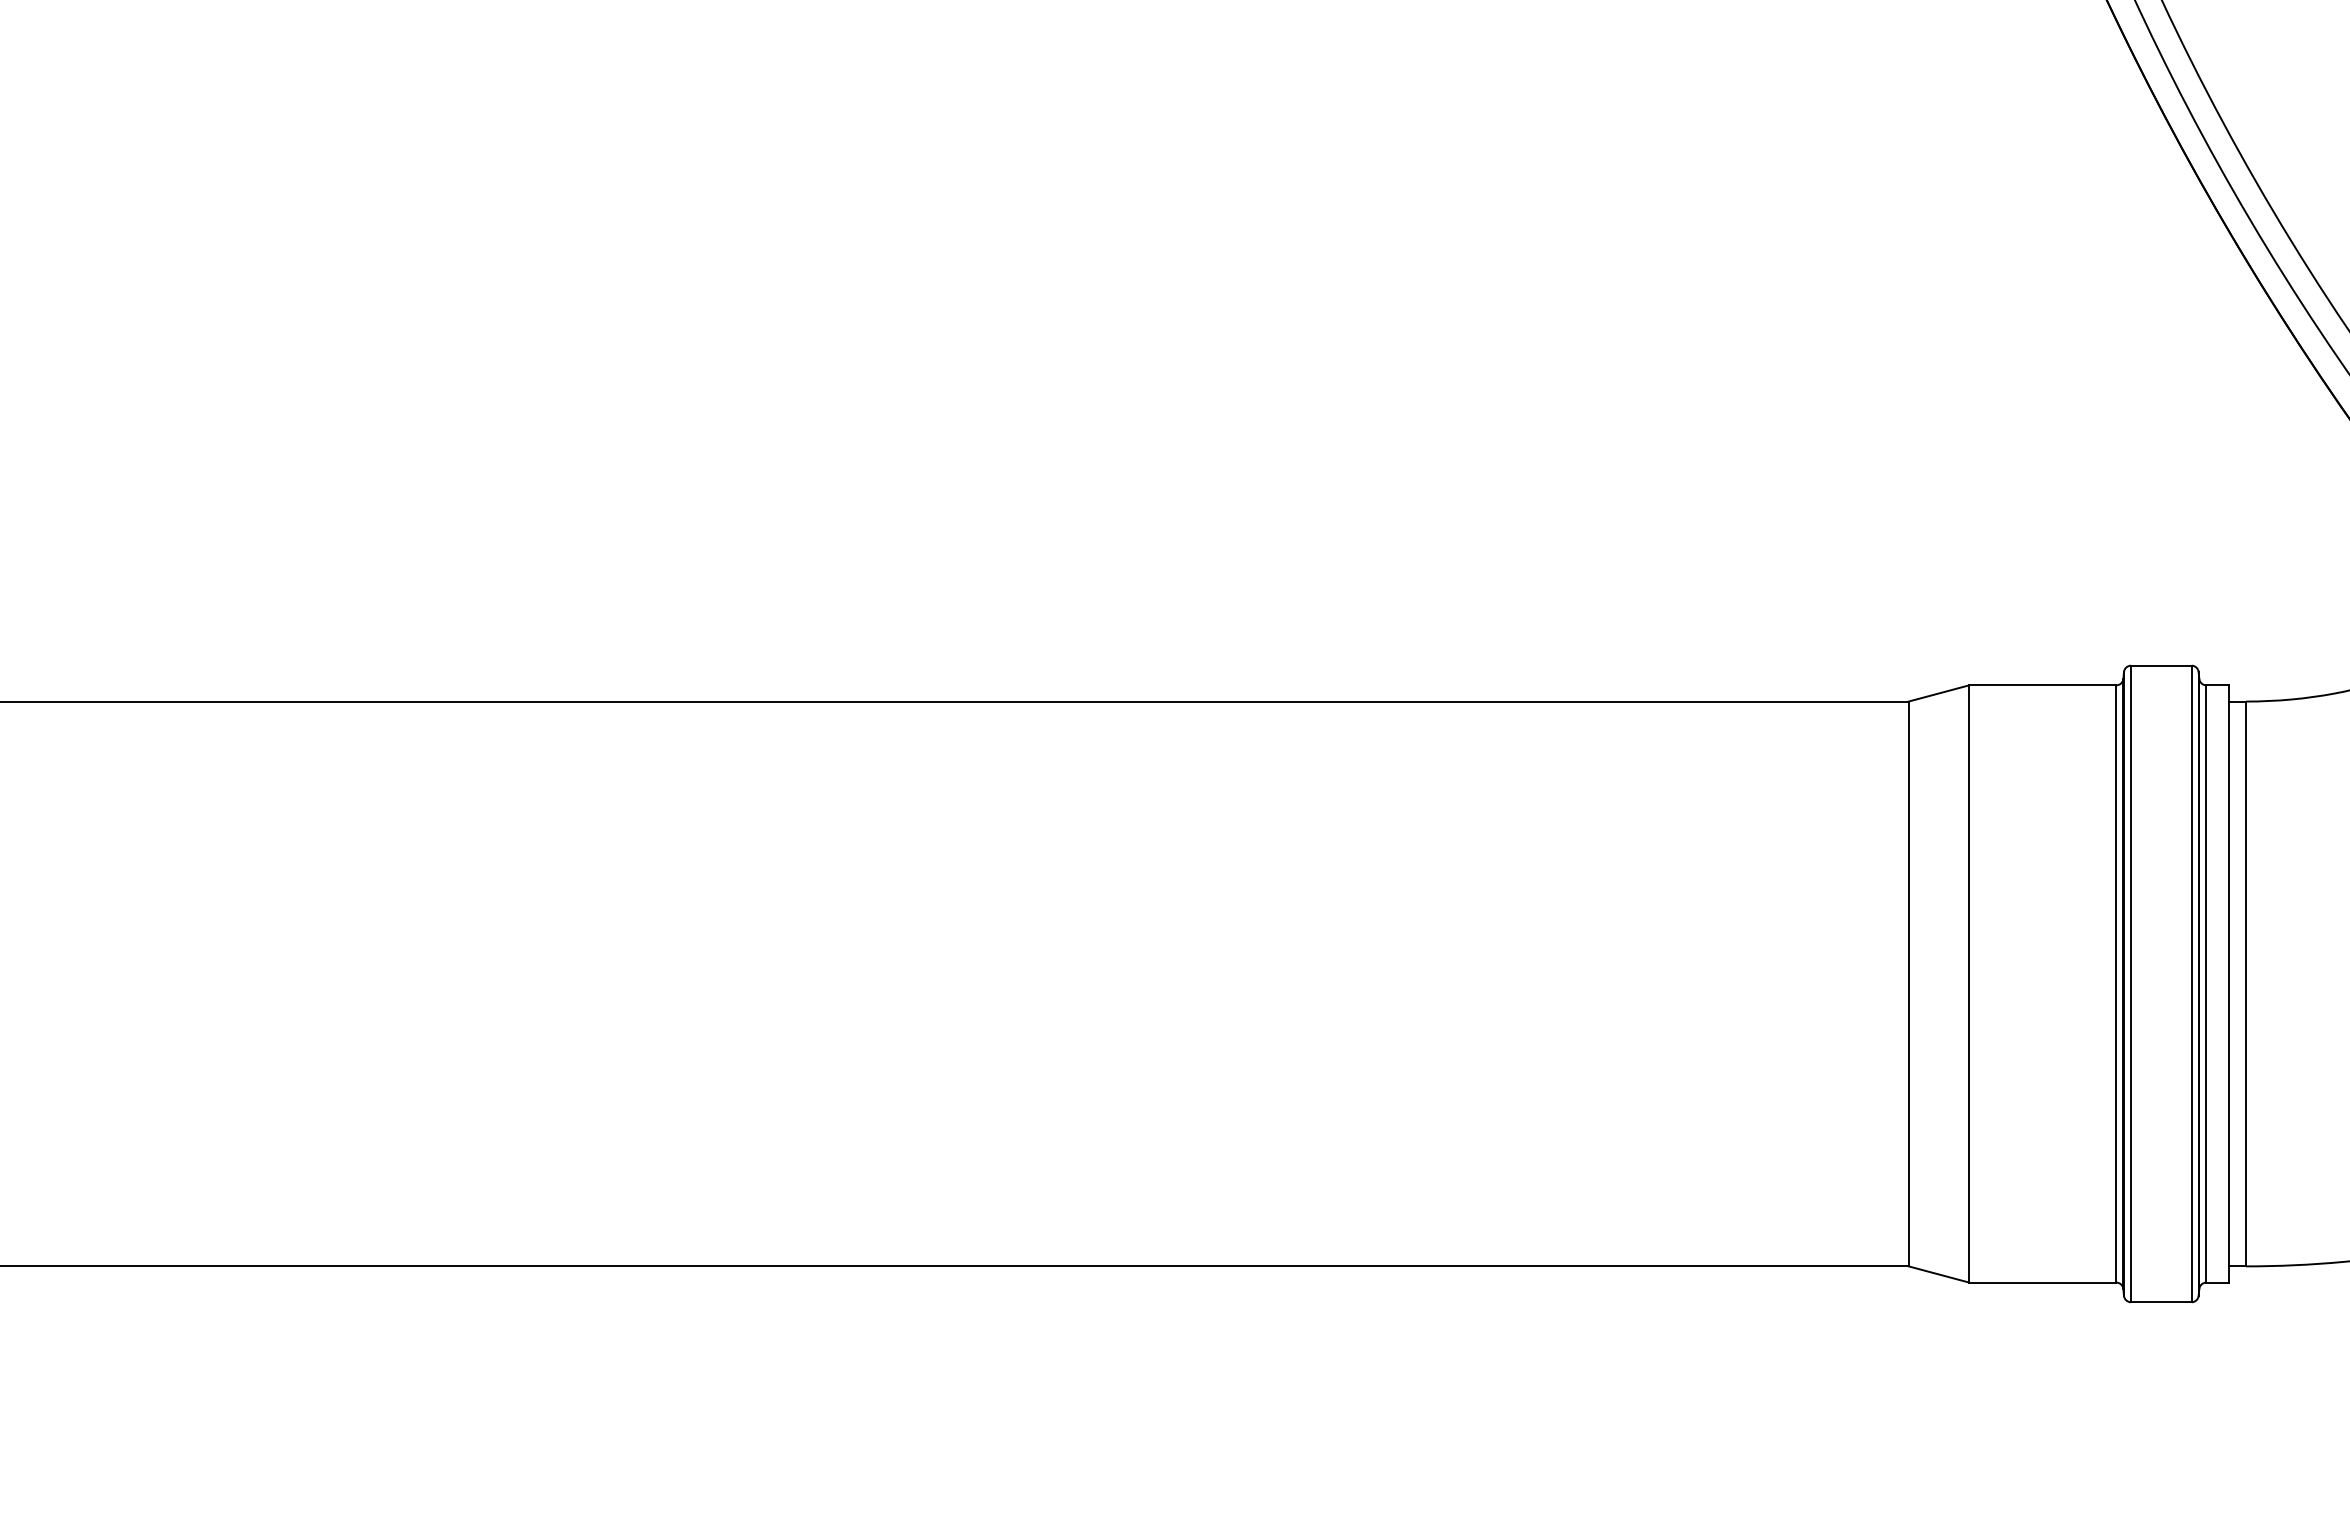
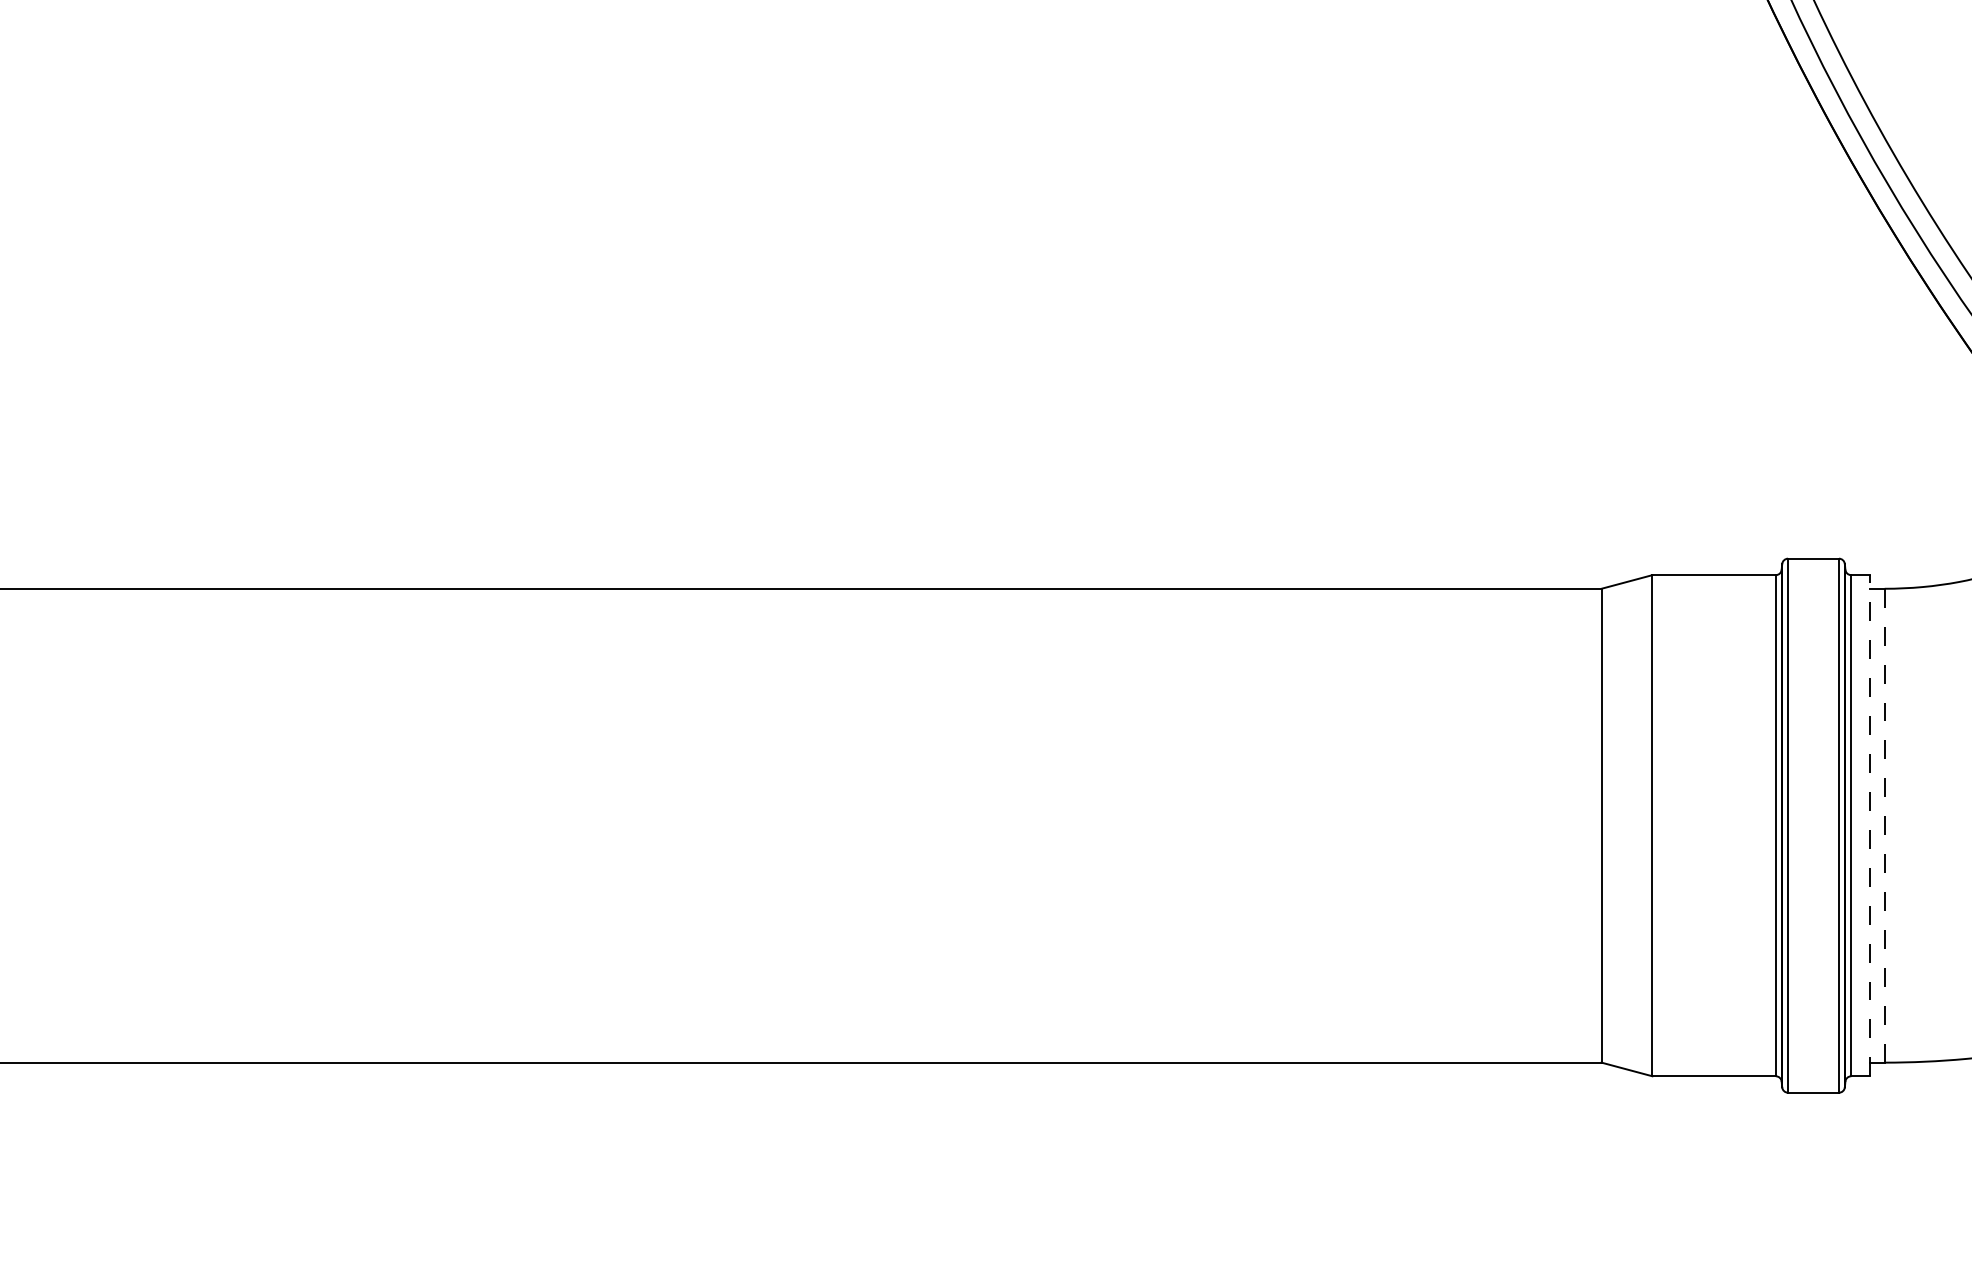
line: (2229, 983) -> (1870, 825), solid -> dashed
line: (2246, 983) -> (1884, 825), solid -> dashed

